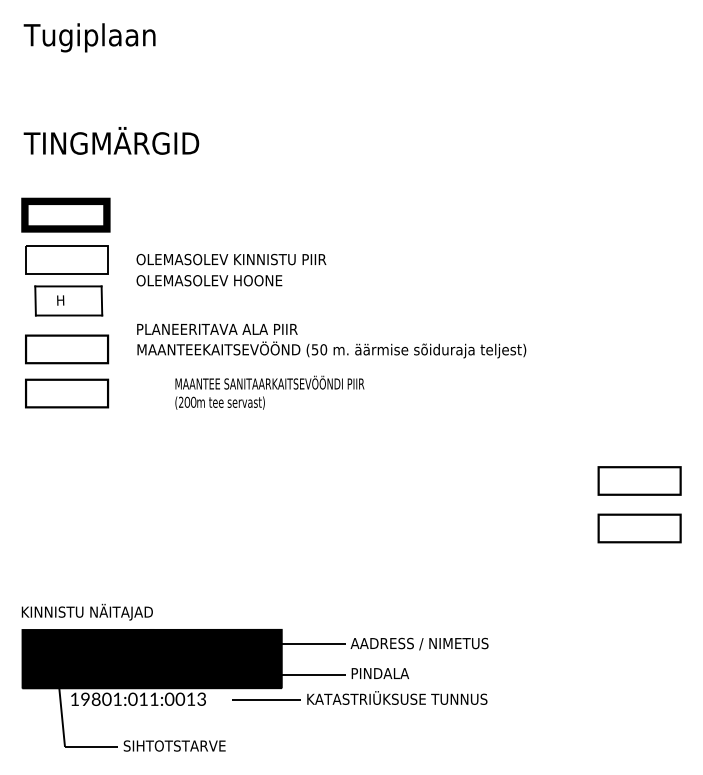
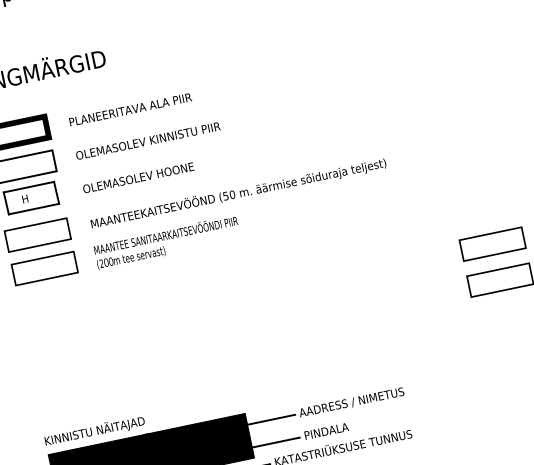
text: (209, 280) -> (138, 177), moved
text: (217, 329) -> (130, 109), moved
text: (269, 392) -> (167, 242), moved

